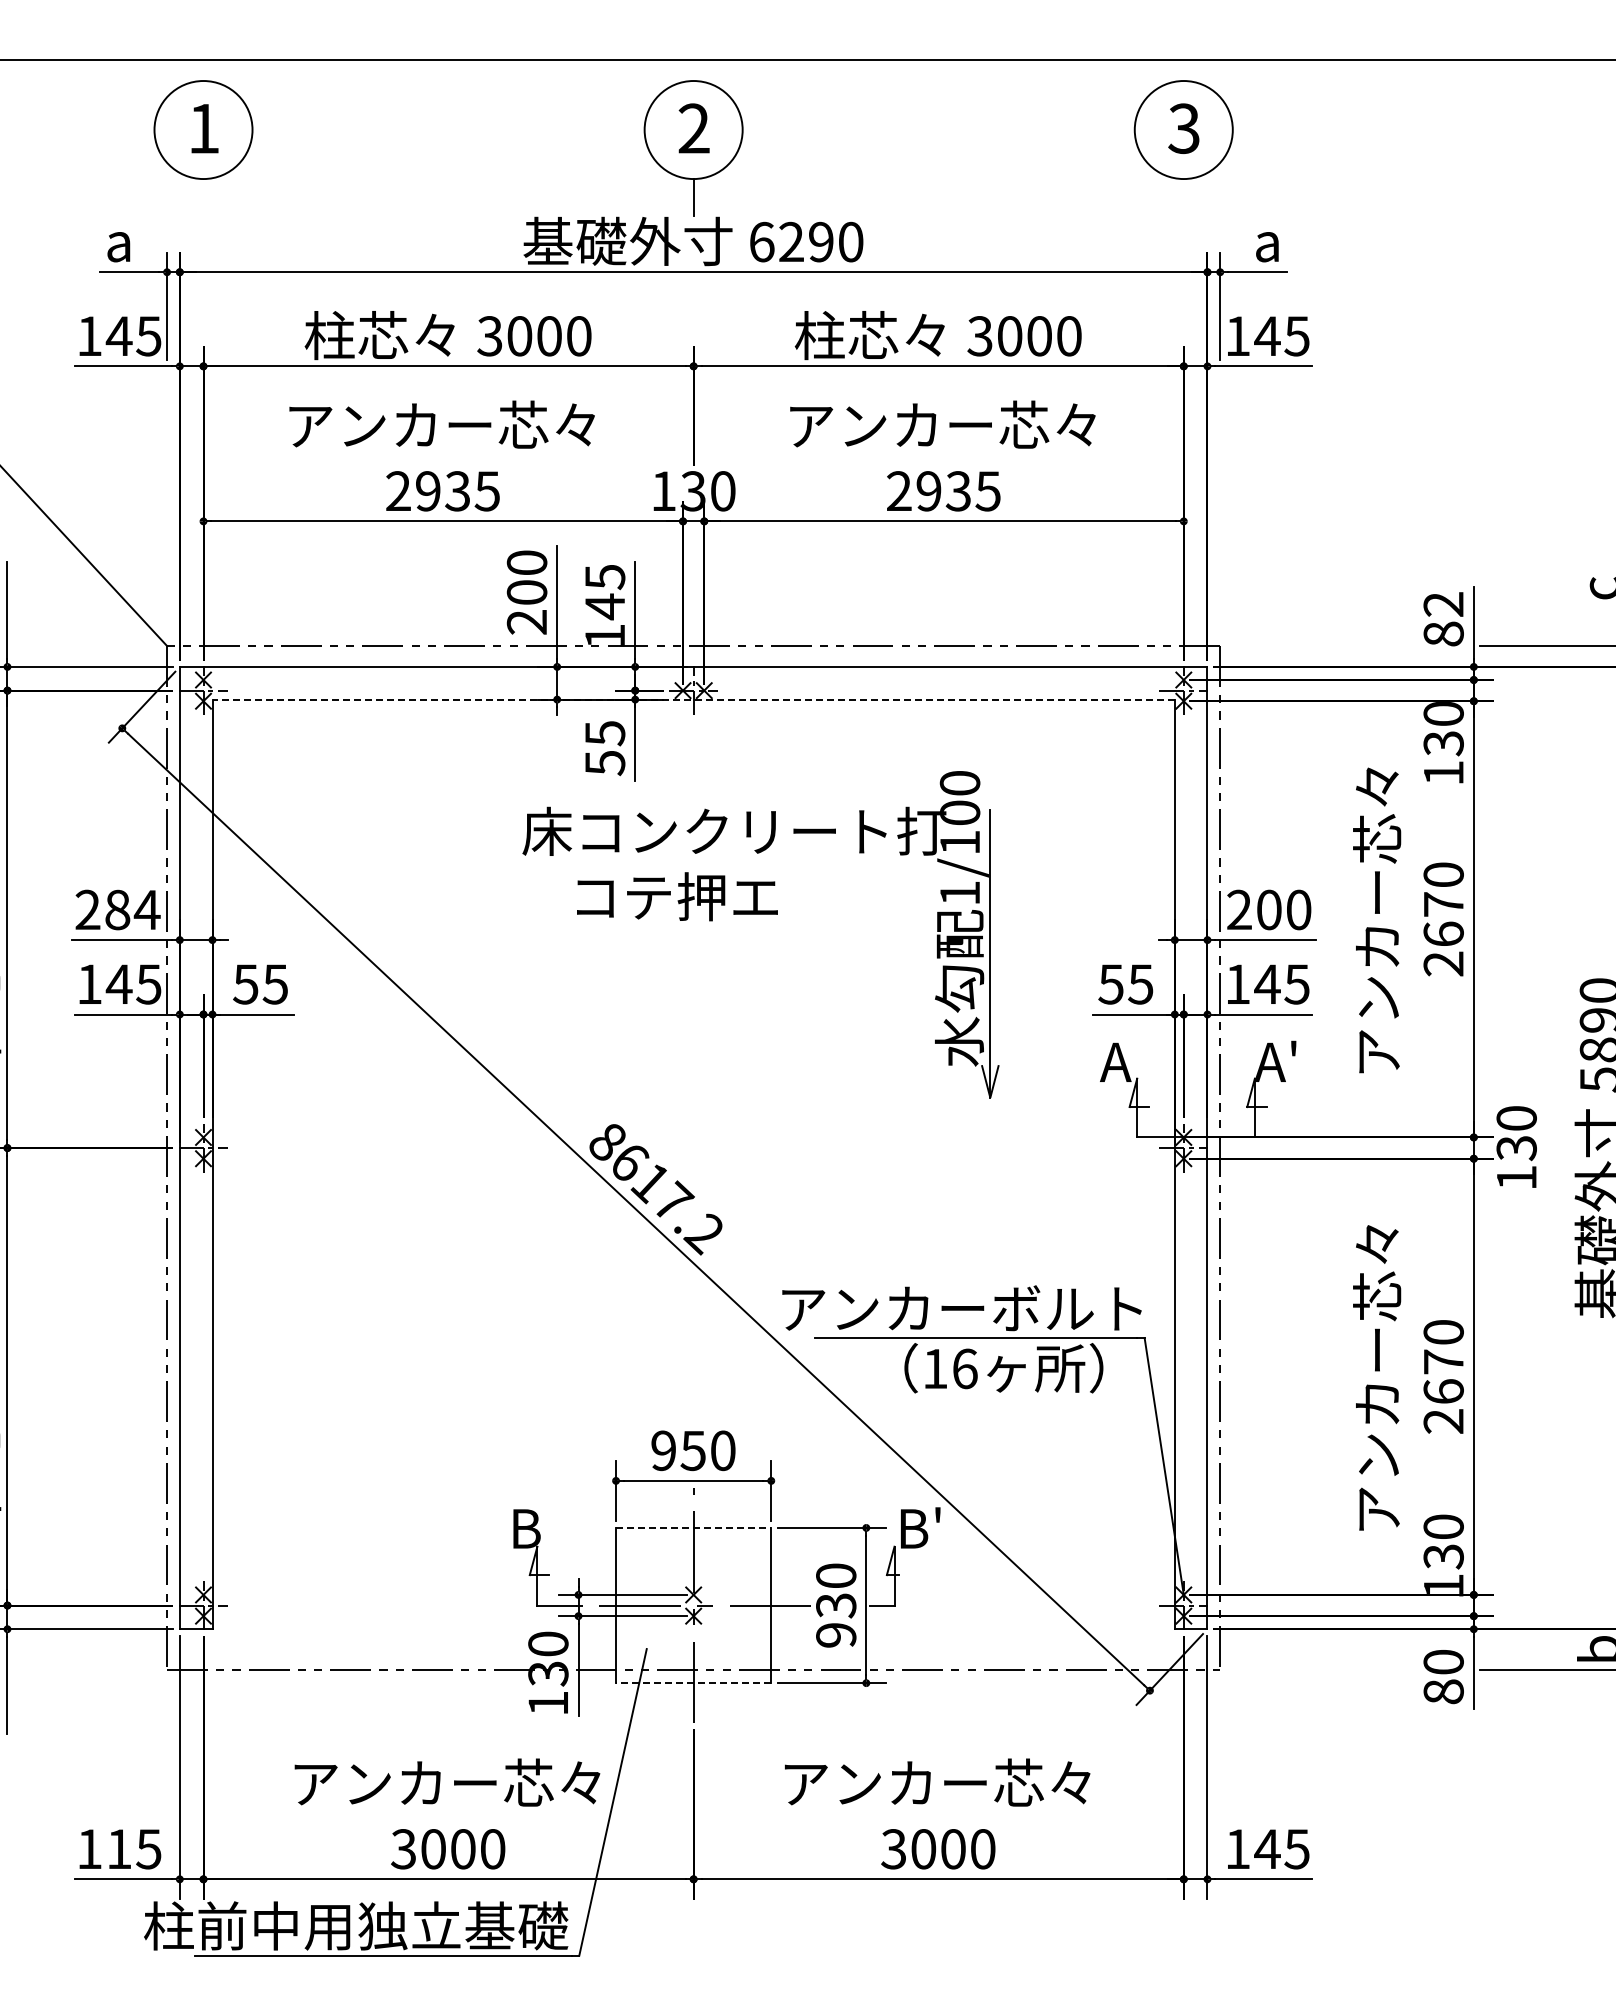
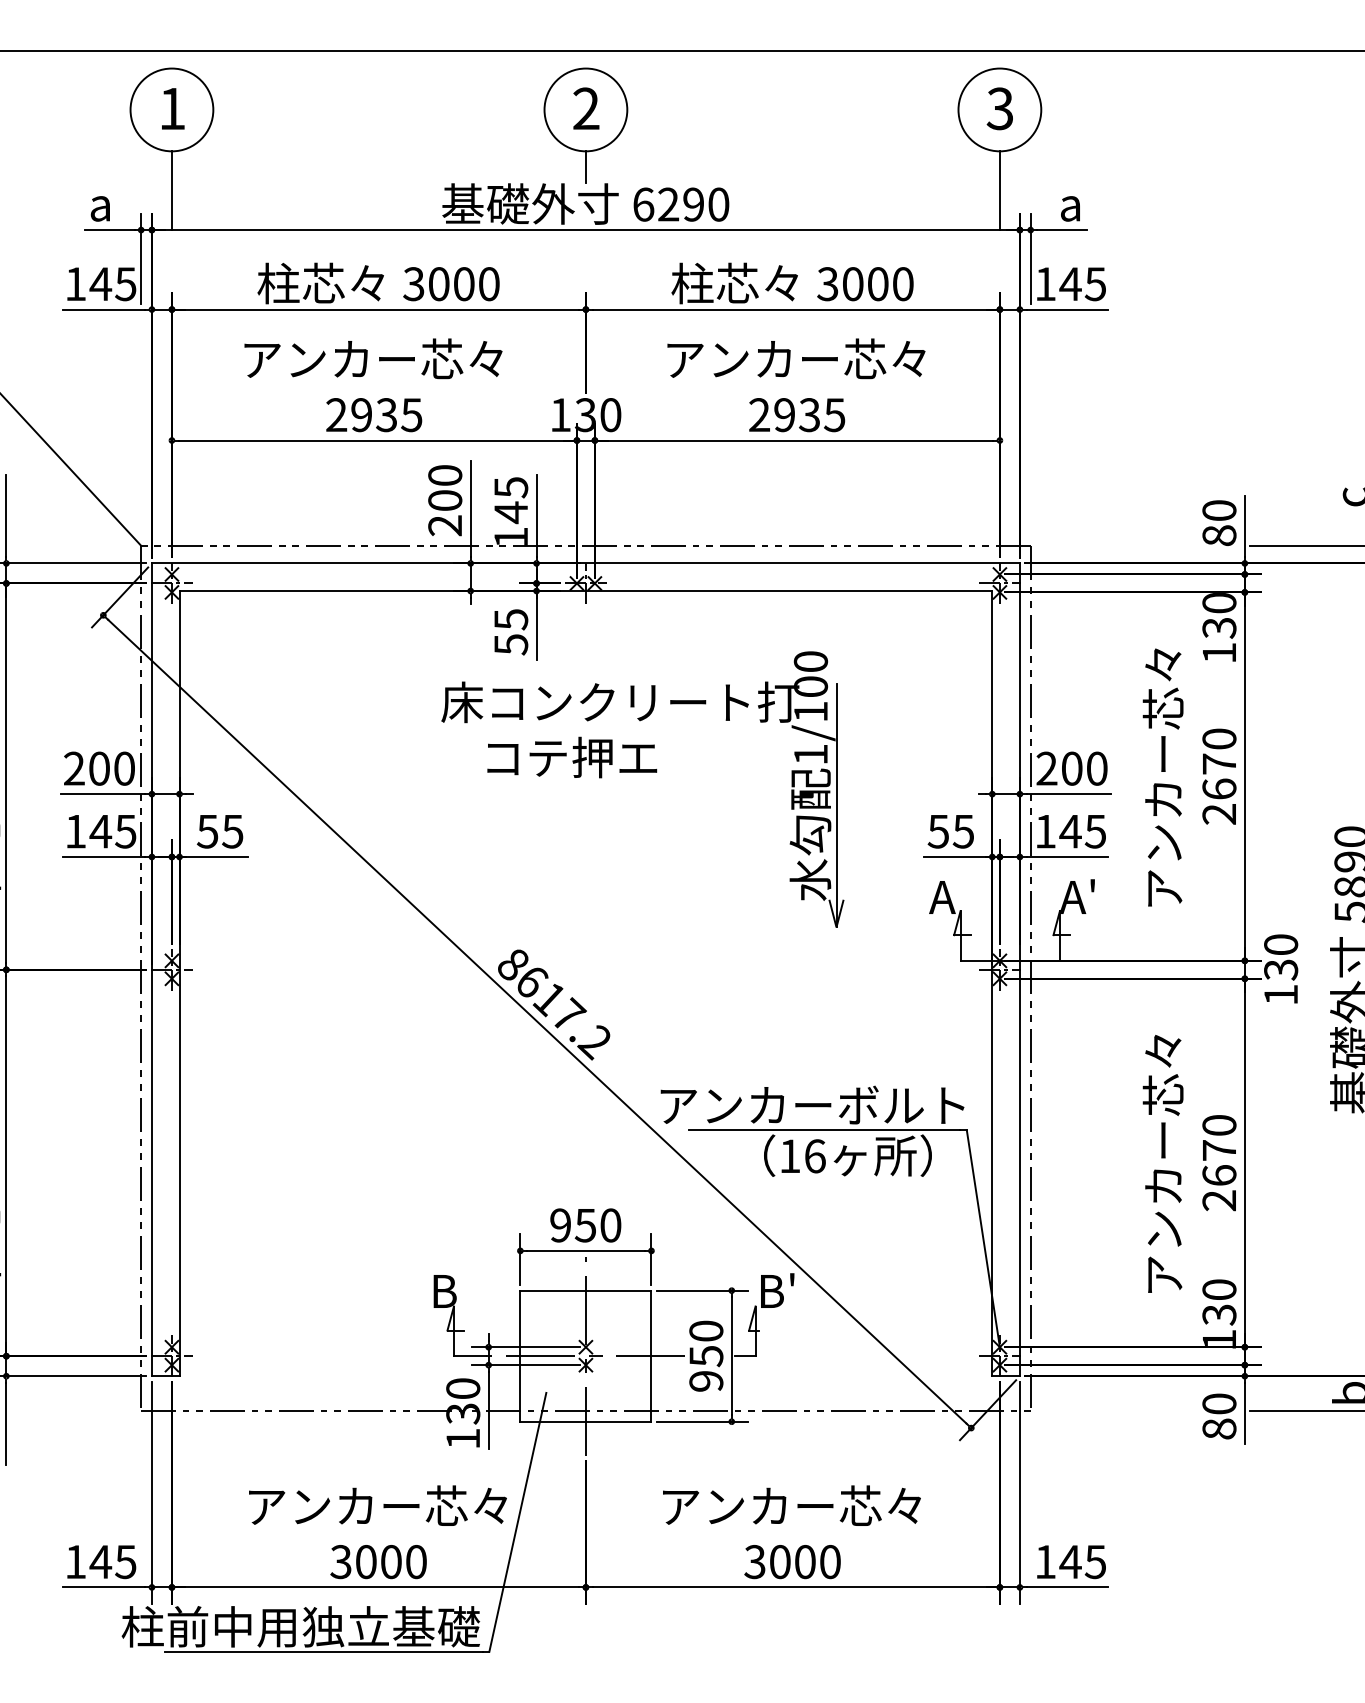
line: (203, 225) -> (171, 190), added
line: (1183, 225) -> (999, 190), added
text: (1443, 604) -> (1219, 510), 82 -> 80
line: (693, 699) -> (585, 590), dashed -> solid
text: (132, 909) -> (111, 768), 284 -> 200
line: (693, 1527) -> (585, 1290), dashed -> solid
text: (835, 1605) -> (705, 1356), 930 -> 950
line: (693, 1683) -> (585, 1422), dashed -> solid
text: (118, 1848) -> (100, 1561), 115 -> 145

